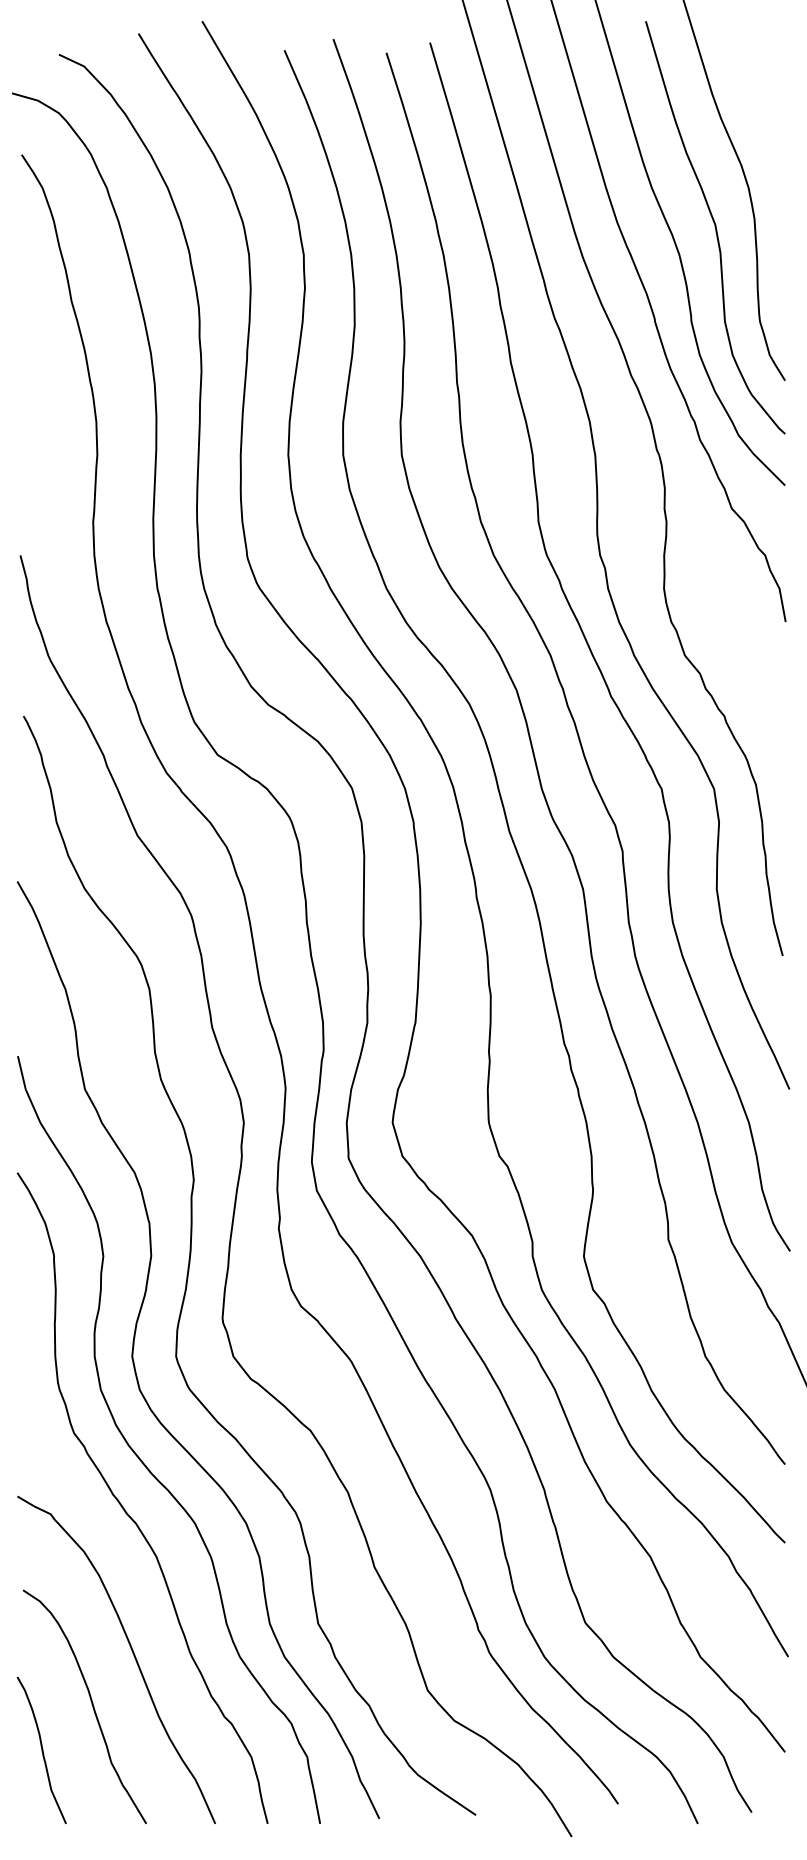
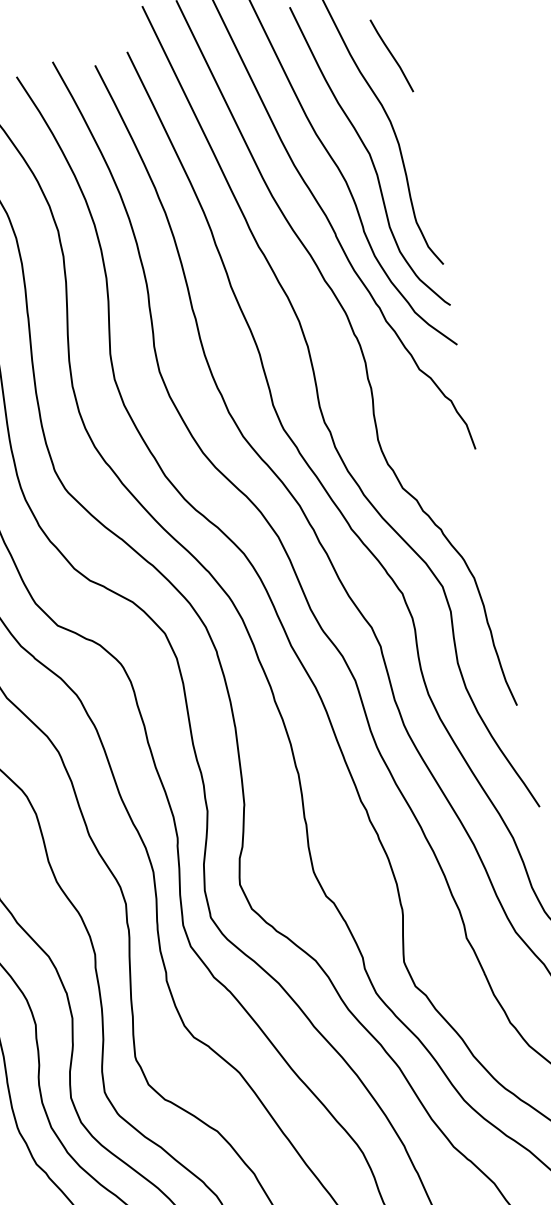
line: (764, 104) -> (391, 55), added

